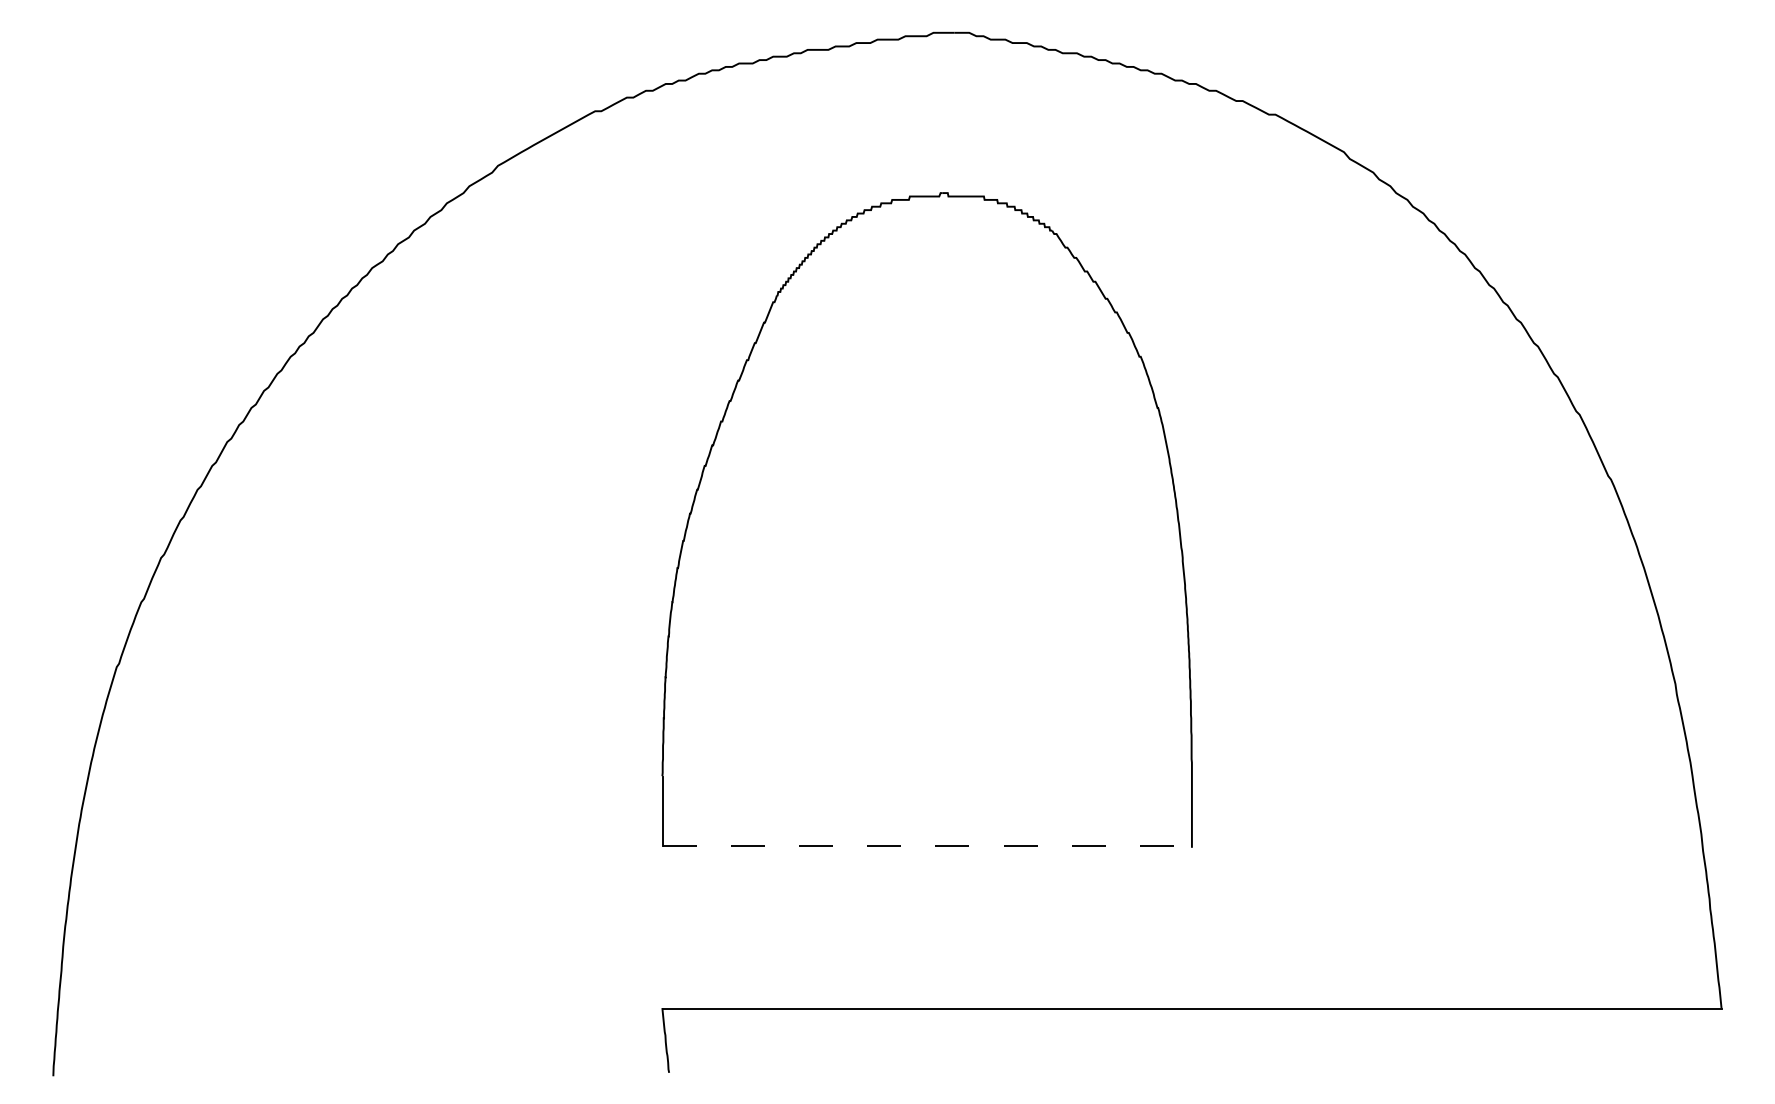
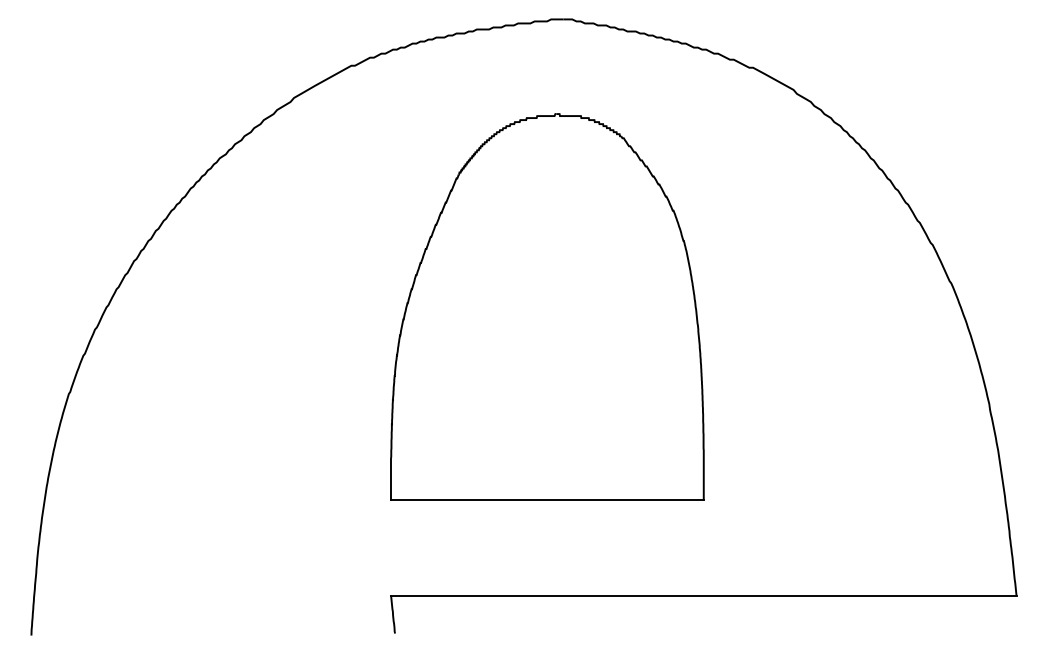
line: (928, 845) -> (548, 499), dashed -> solid

